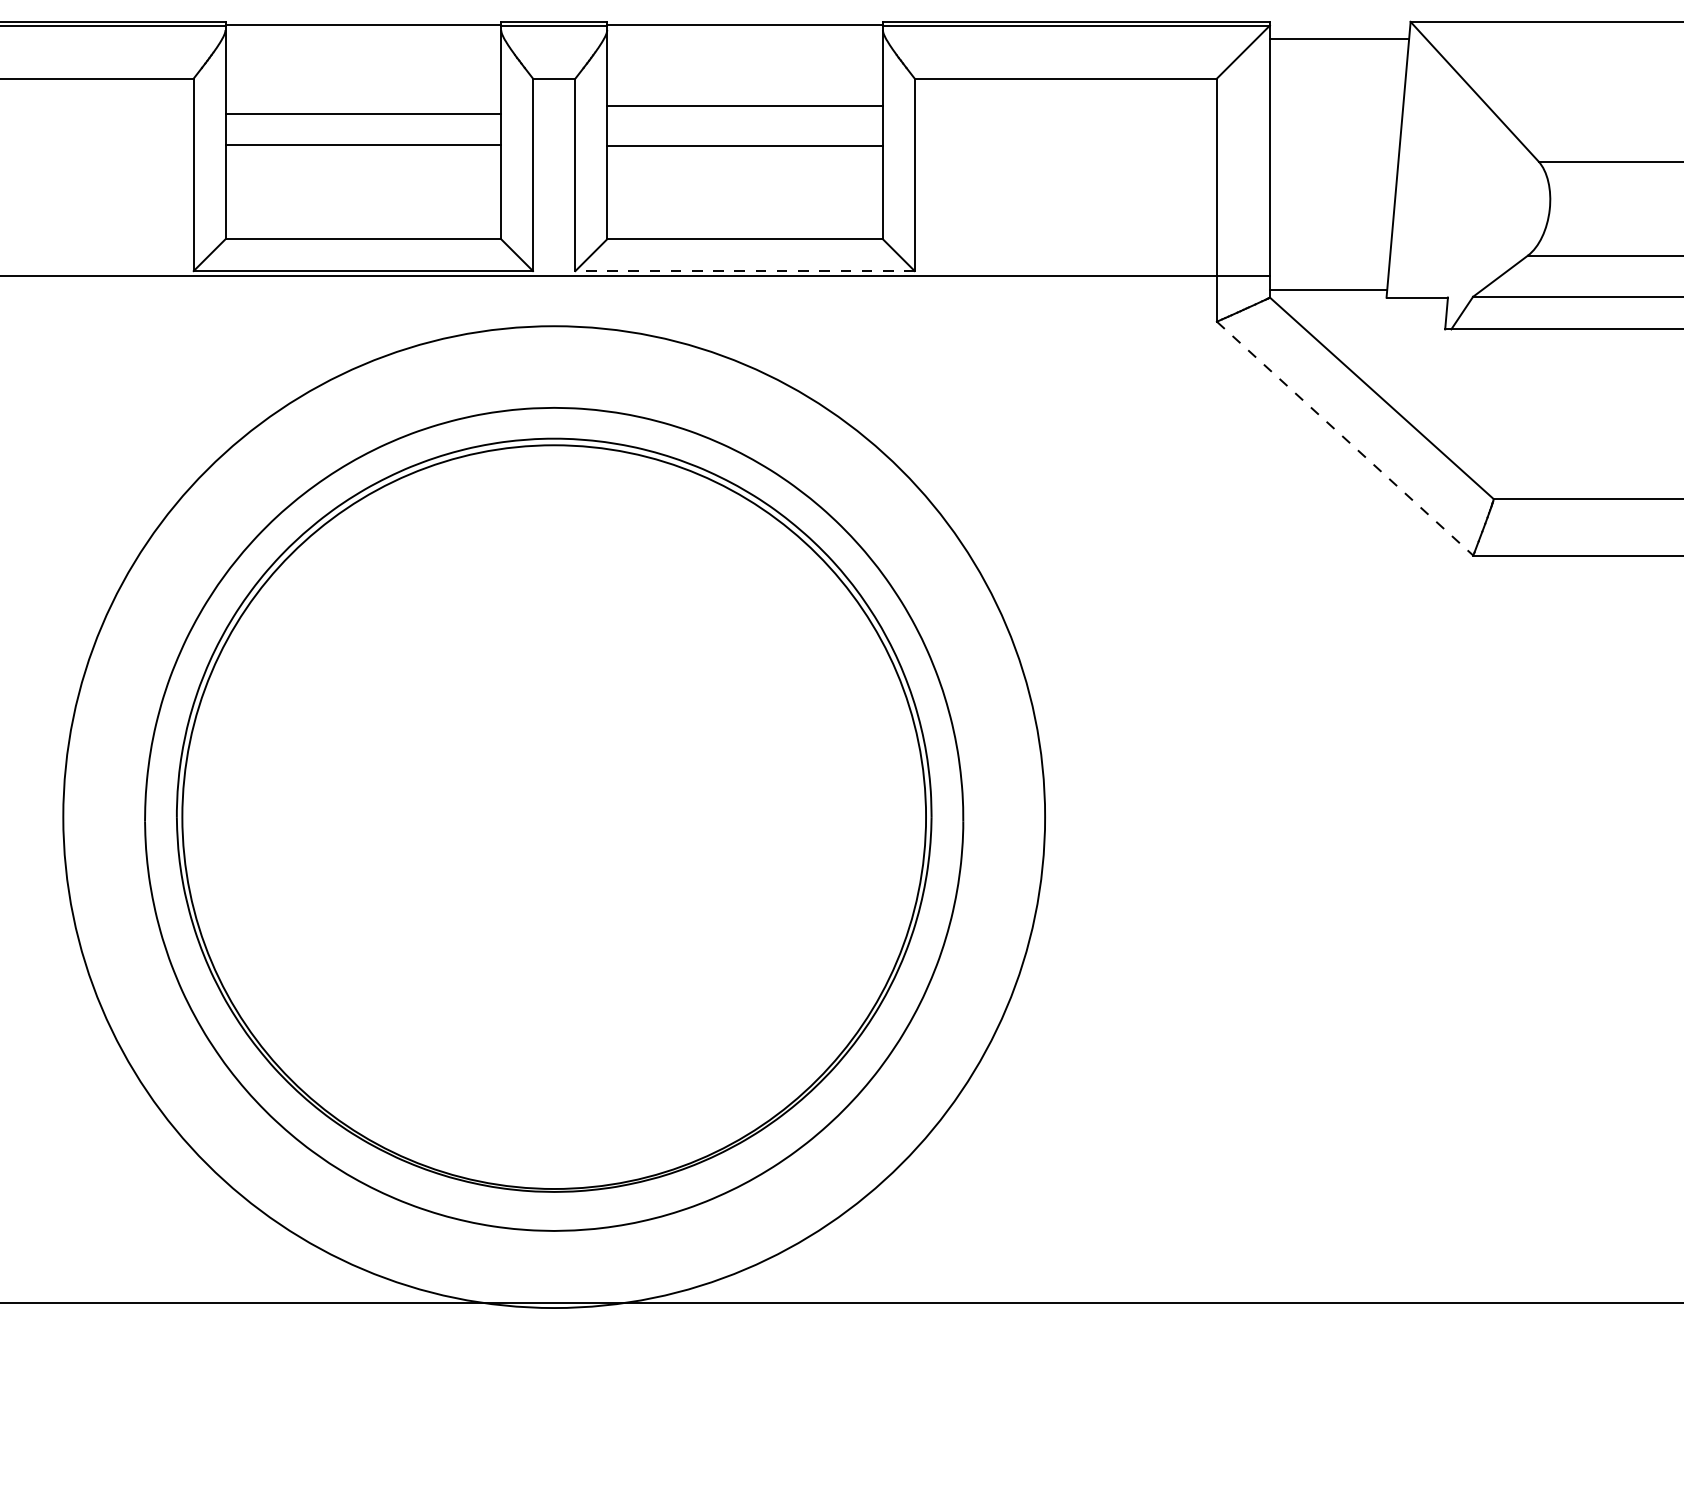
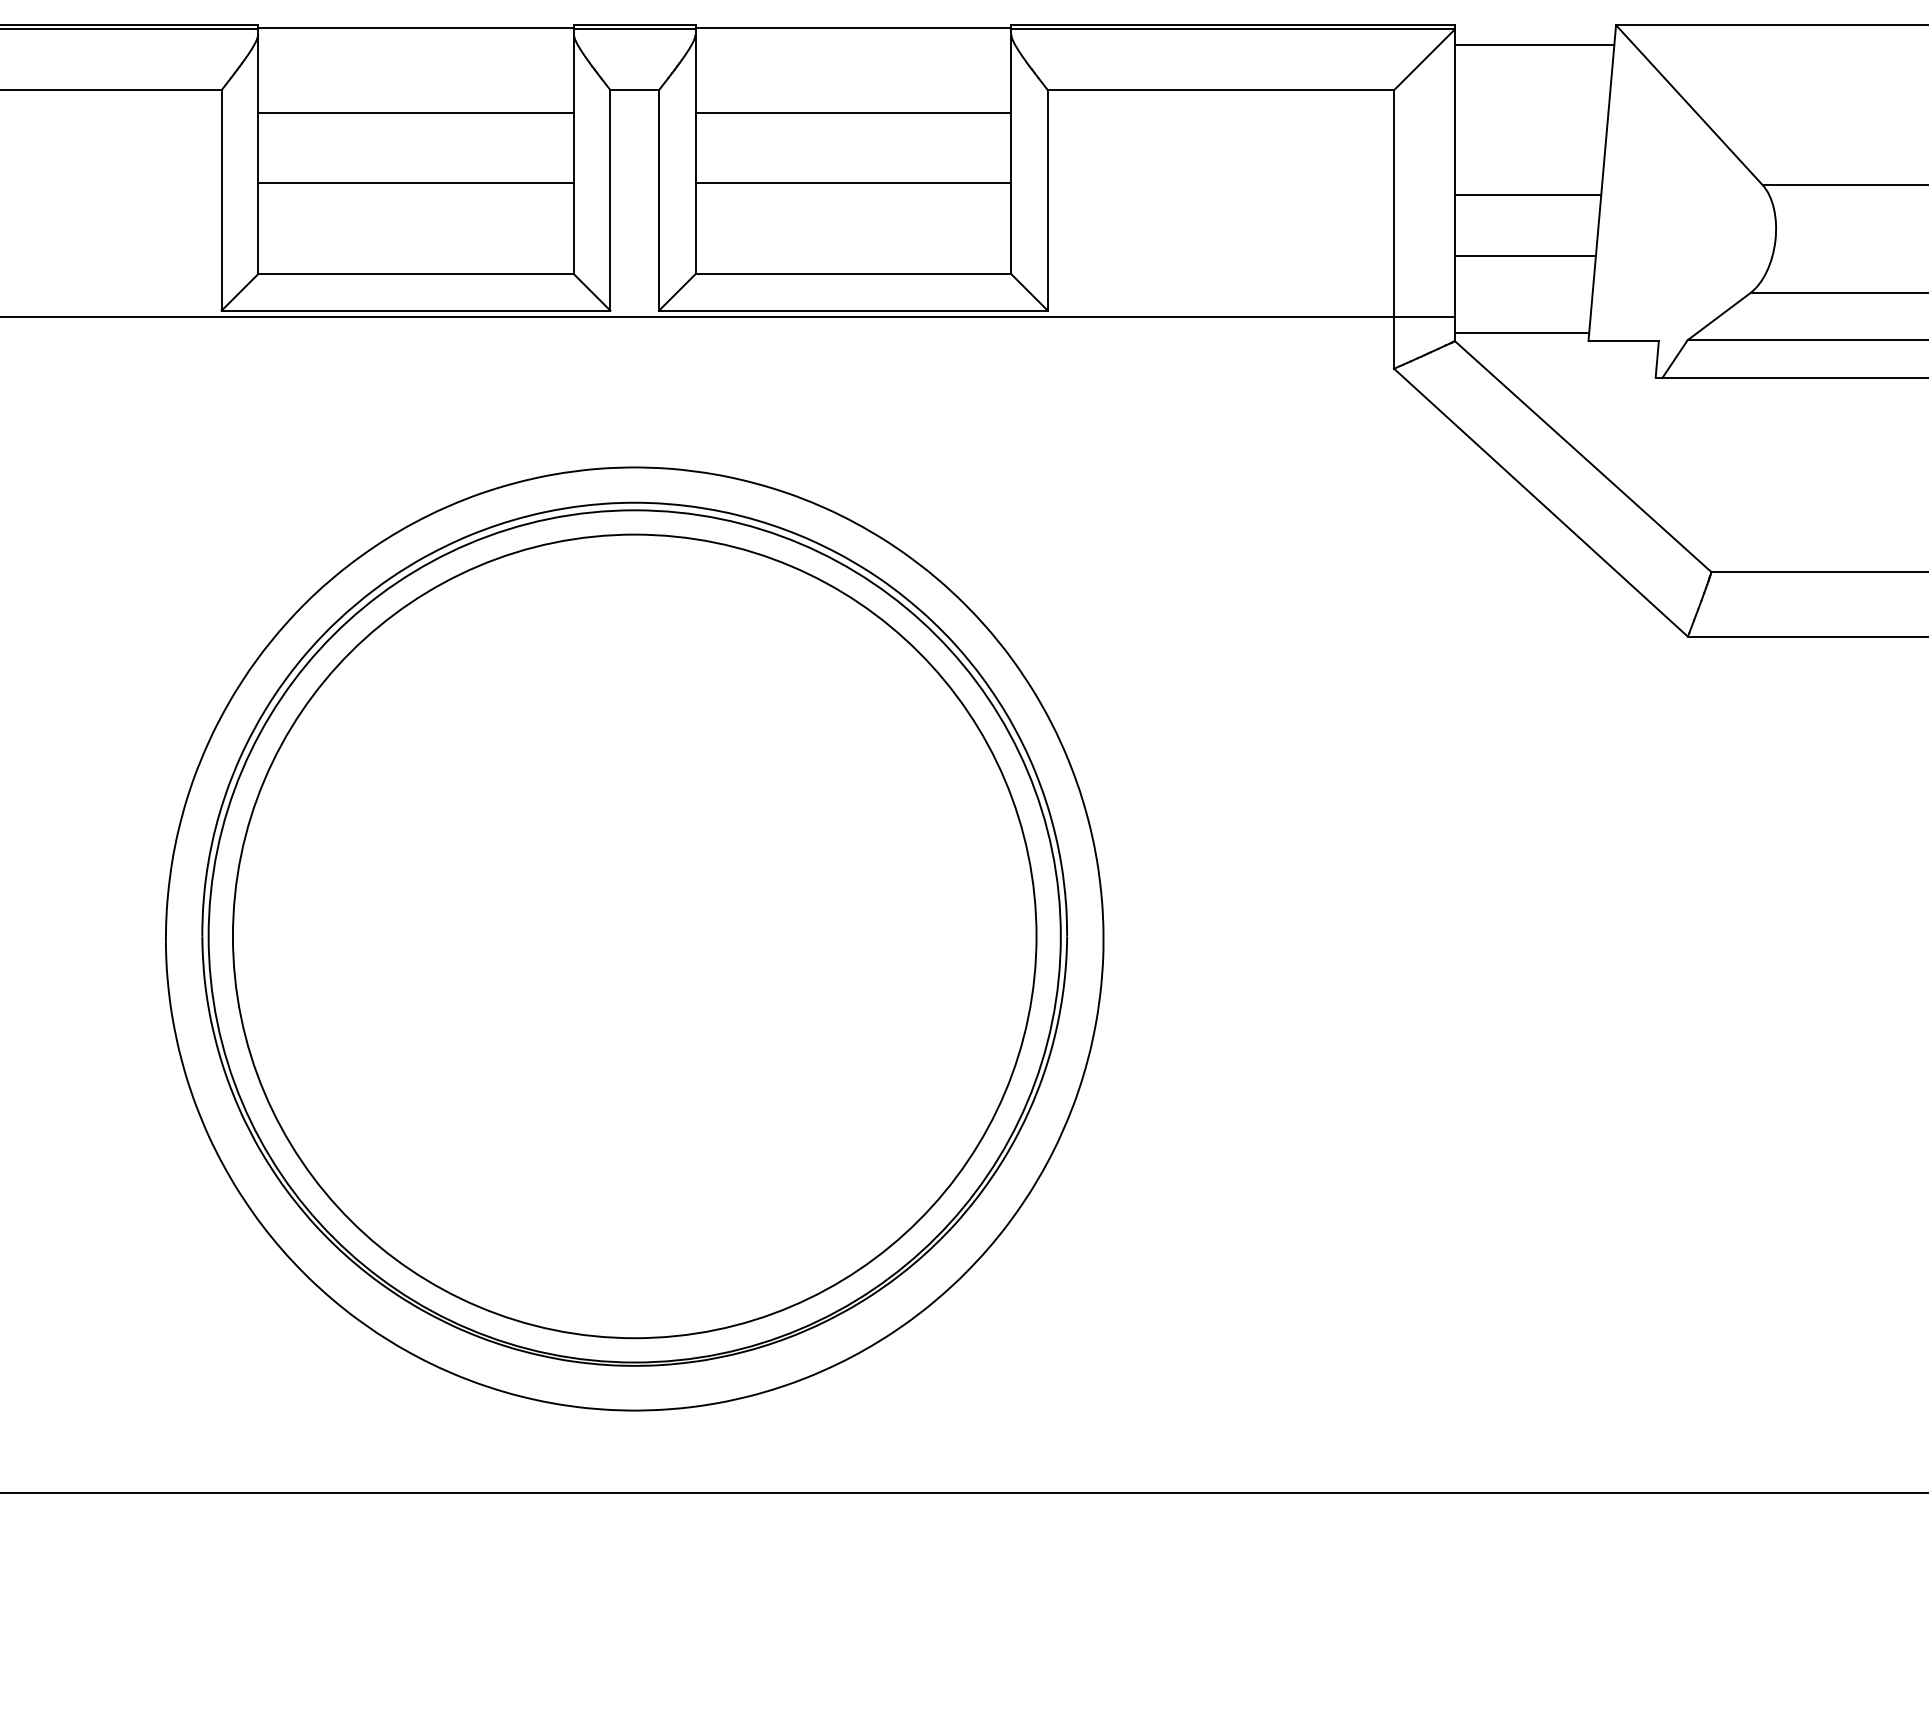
line: (745, 105) -> (853, 183), moved
line: (363, 114) -> (416, 183), moved
line: (363, 145) -> (416, 113), moved
line: (745, 146) -> (853, 113), moved
line: (1333, 170) -> (1527, 195), added
line: (1330, 223) -> (1524, 256), added
line: (744, 270) -> (852, 310), dashed -> solid
line: (1345, 438) -> (1541, 502), dashed -> solid
circle: (554, 817) -> (634, 936), size x0.71

